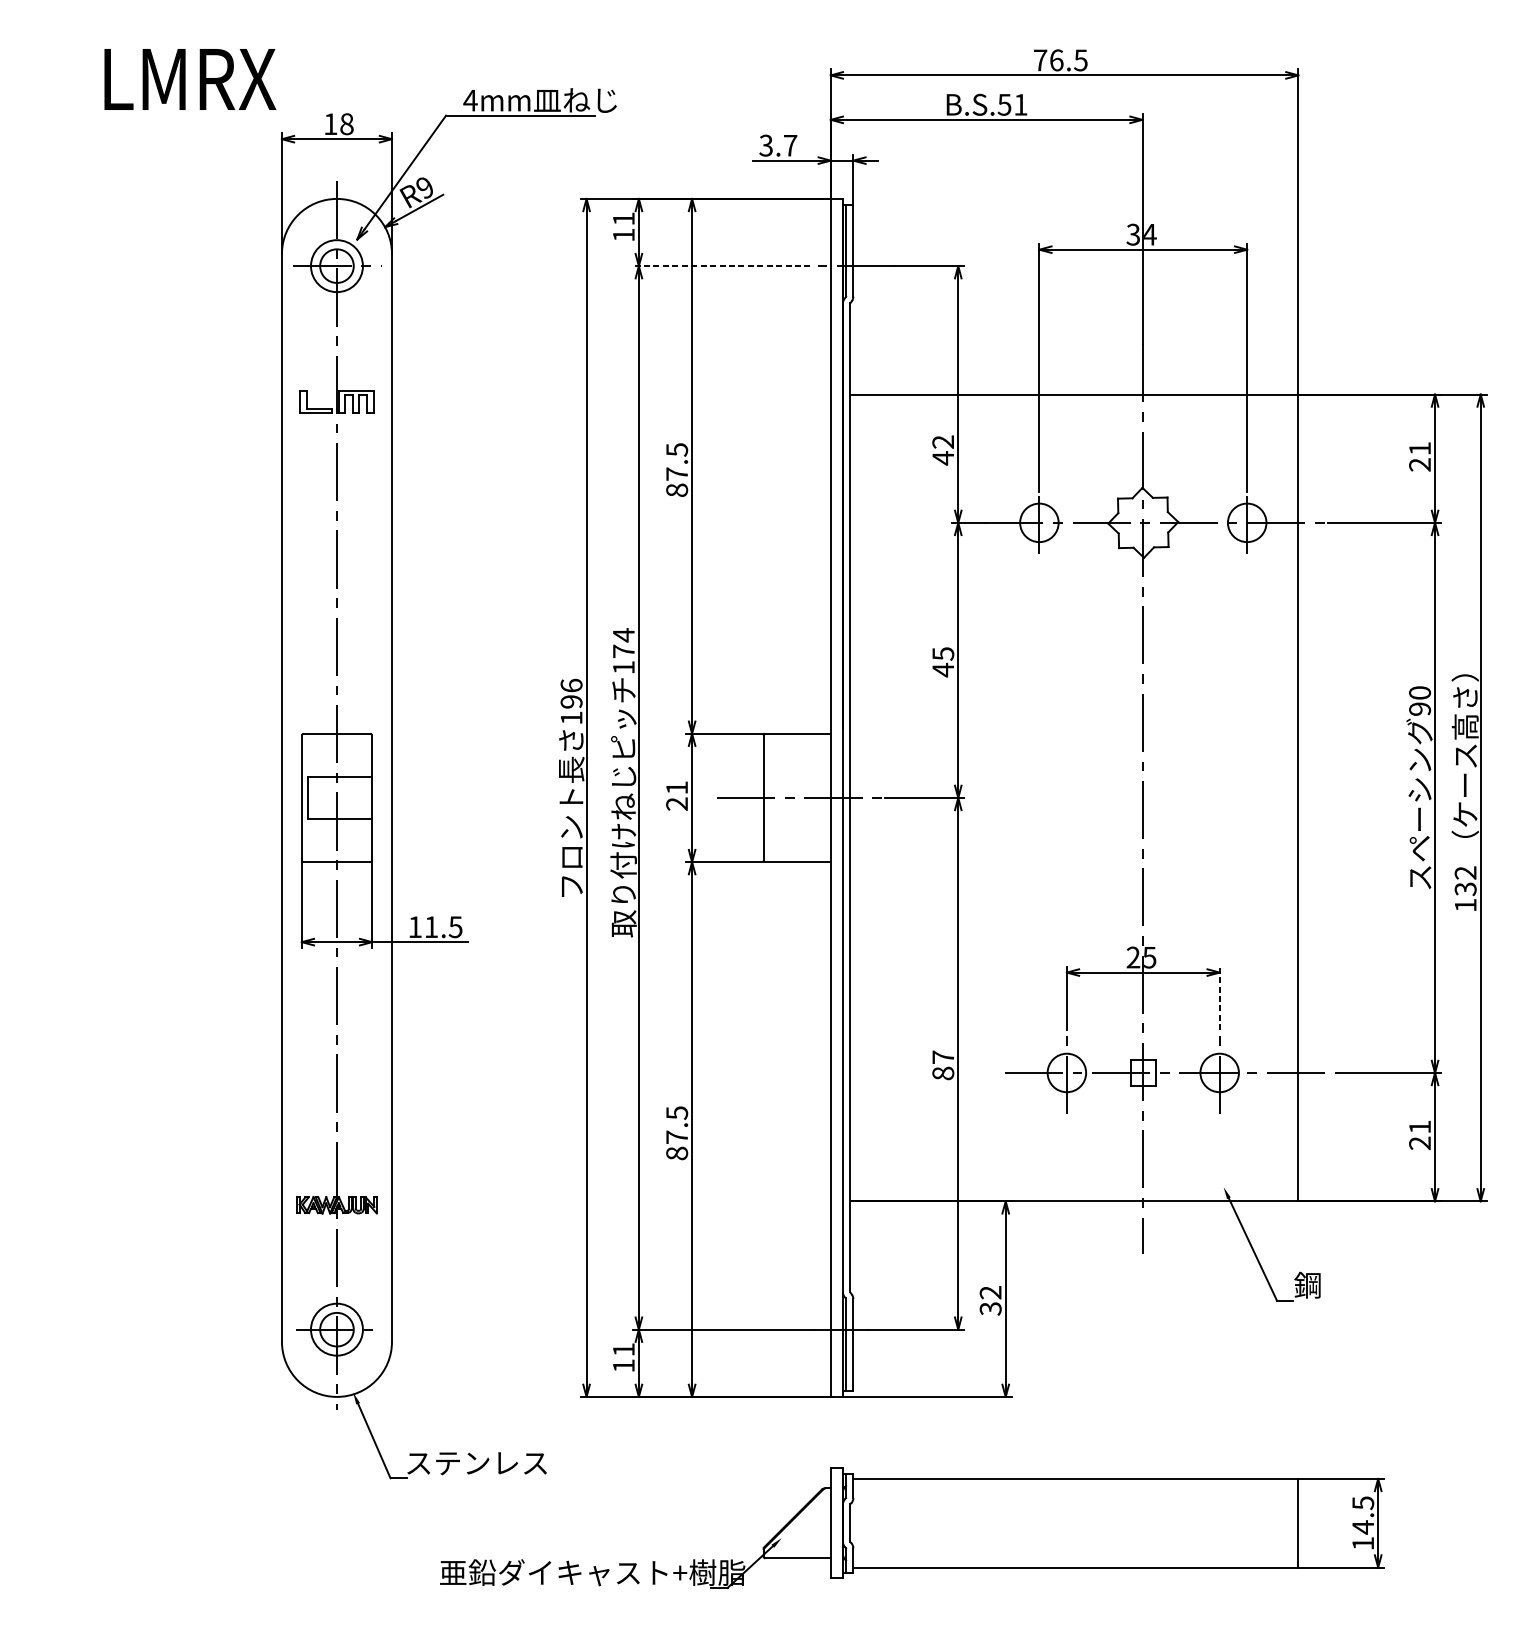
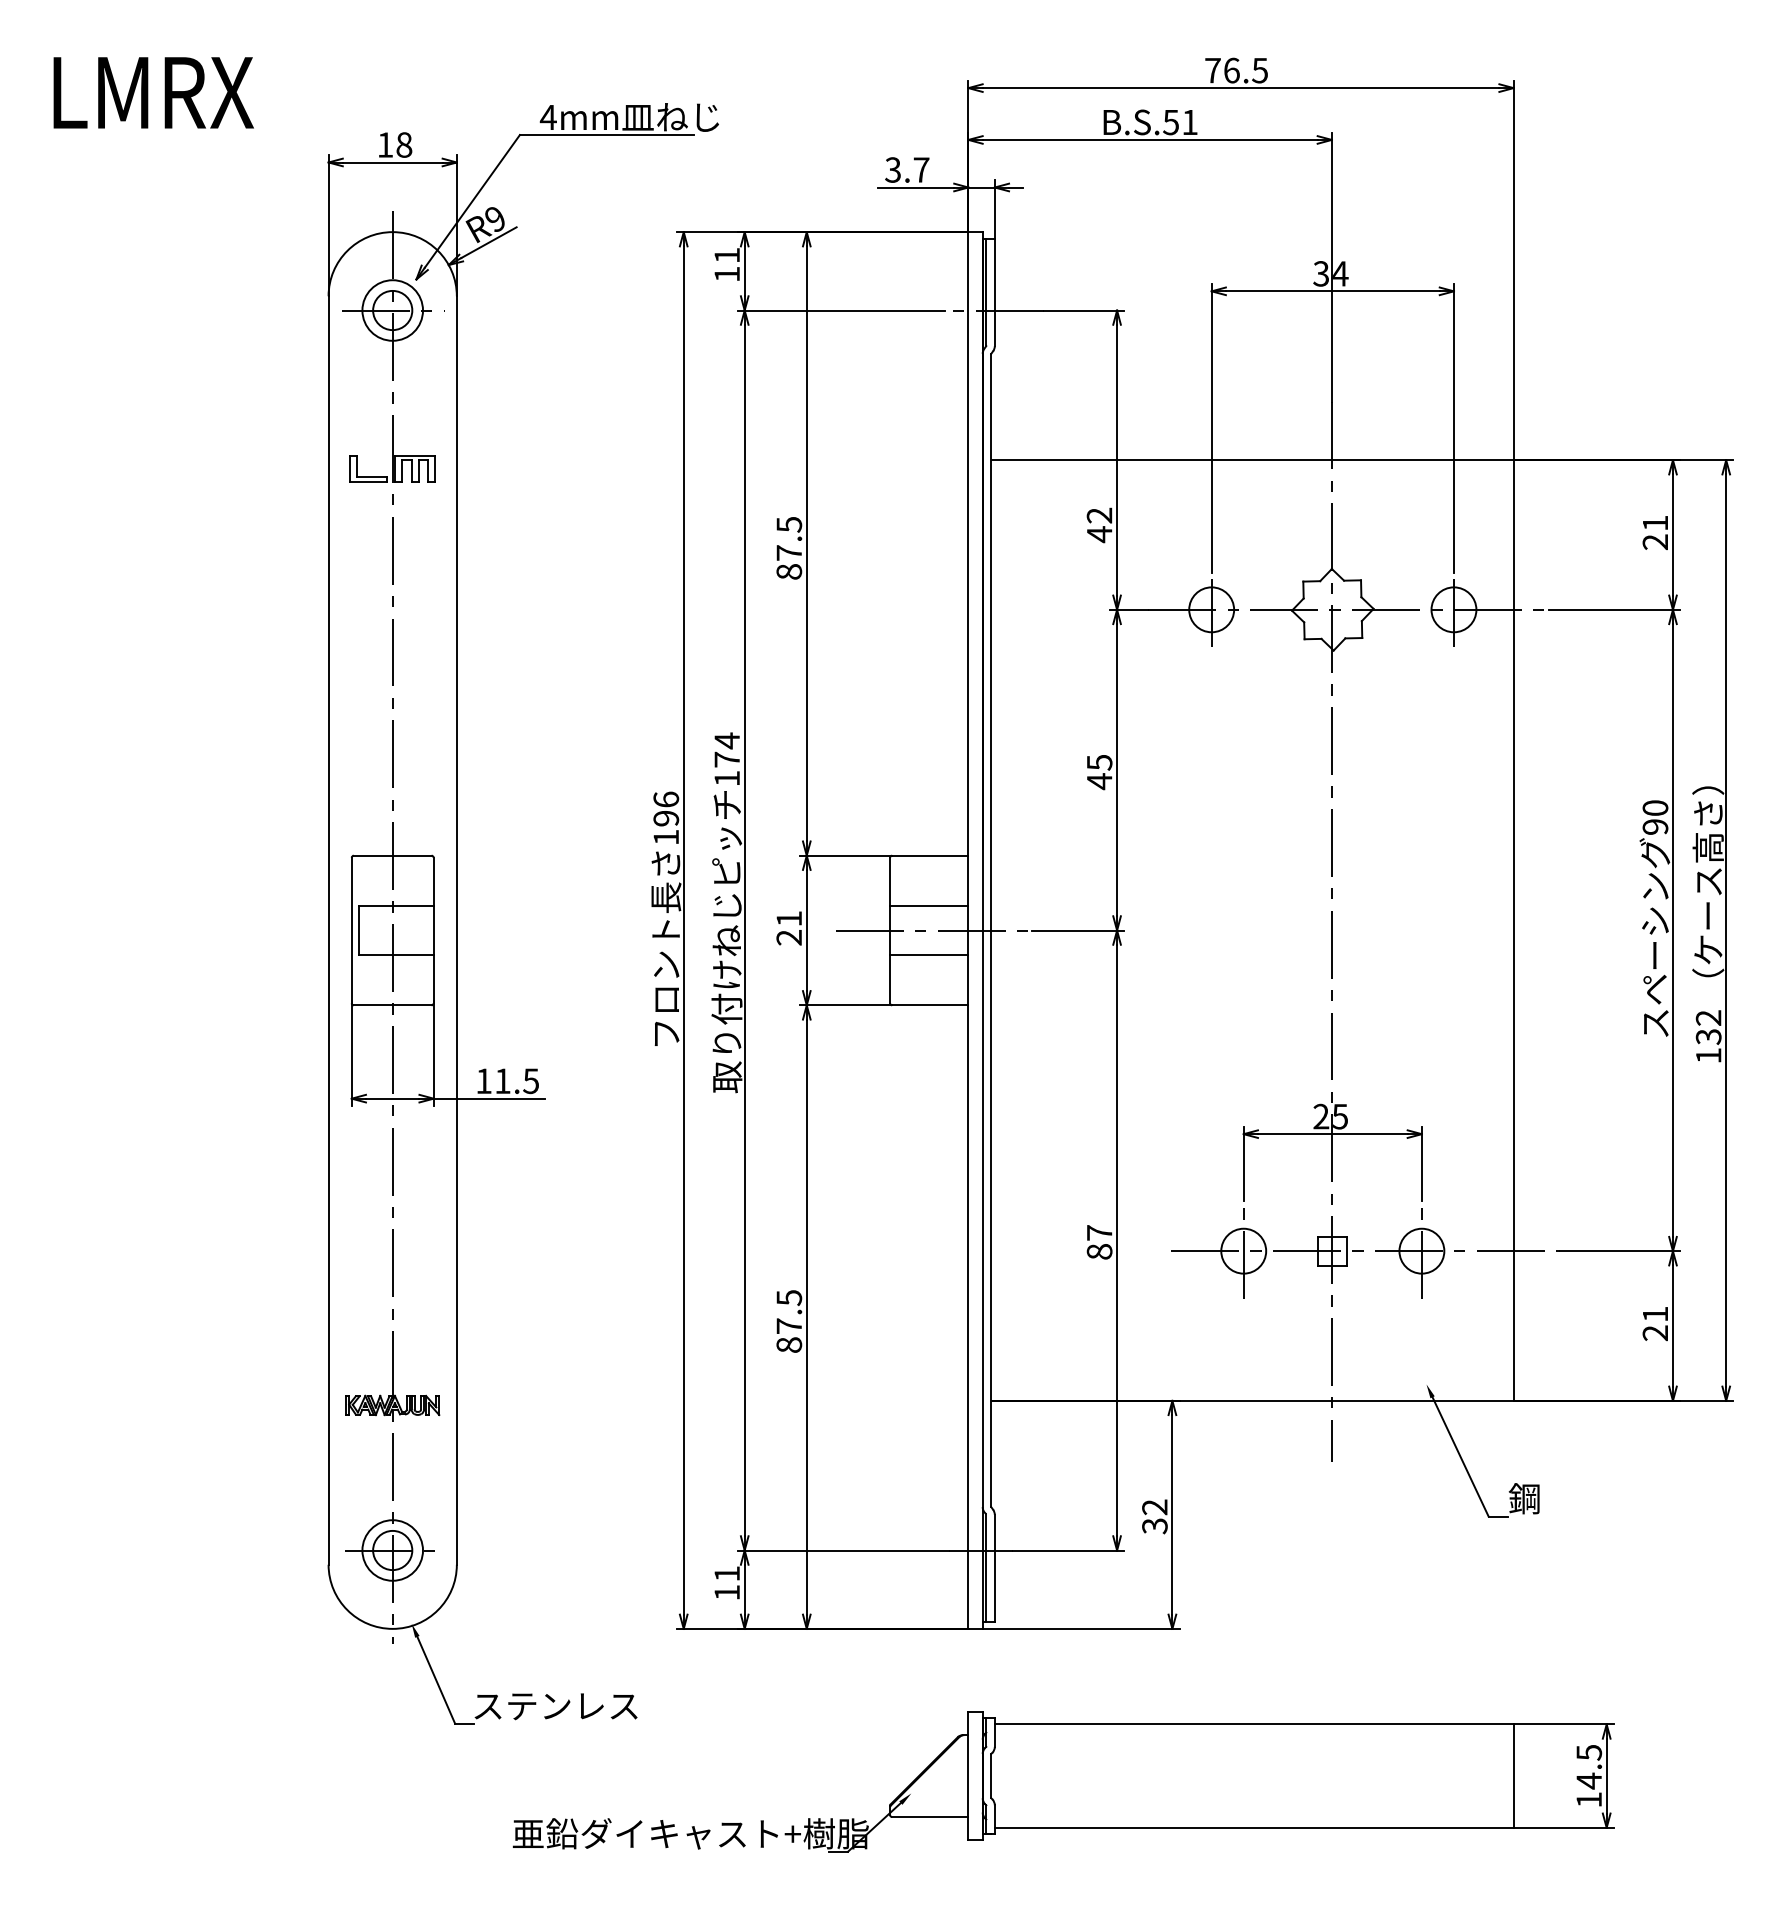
text: (190, 79) -> (153, 92), moved
line: (721, 266) -> (841, 310), dashed -> solid
line: (797, 776) -> (929, 905), added
line: (797, 819) -> (929, 955), added
line: (1219, 997) -> (1421, 1163), dashed -> solid

